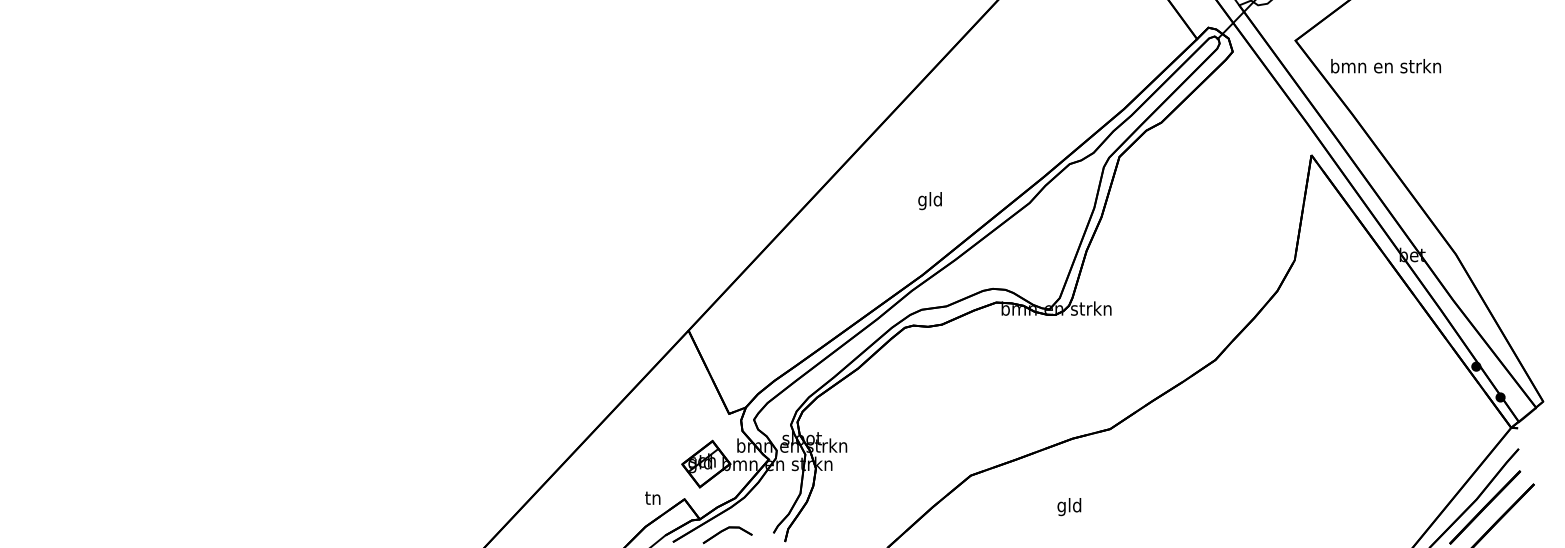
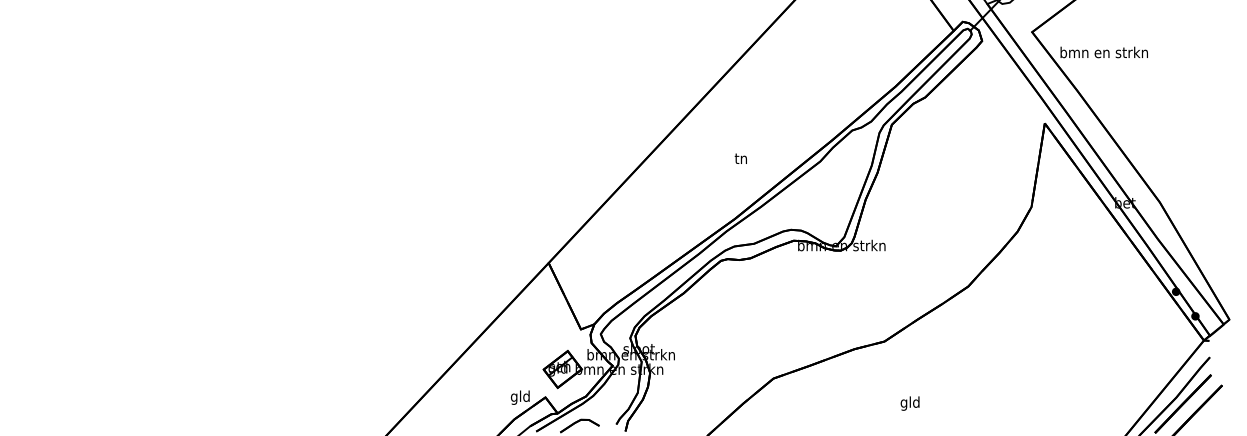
text: (929, 201) -> (740, 160), gld -> tn
text: (652, 499) -> (519, 397), tn -> gld
text: (1069, 507) -> (910, 403), moved

